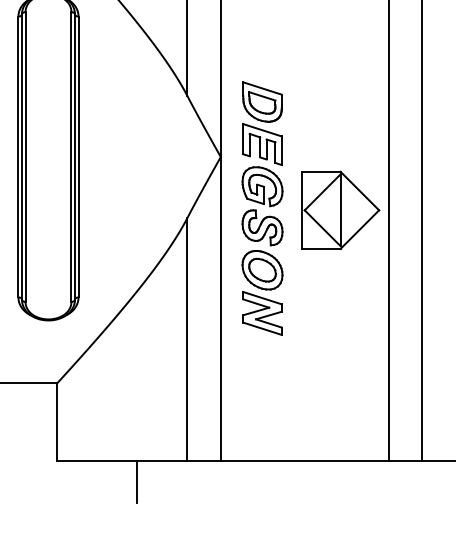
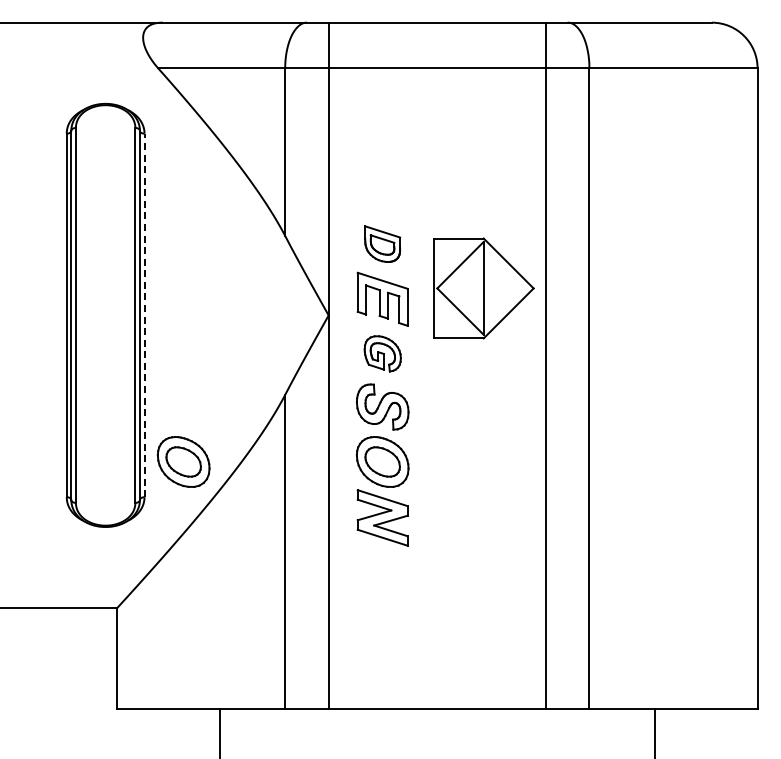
part: (262, 101) -> (382, 243), size x0.7
line: (78, 157) -> (144, 315), solid -> dashed
part: (262, 186) -> (382, 353), size x0.7
part: (340, 210) -> (483, 288), moved
part: (108, 269) -> (183, 461), added

